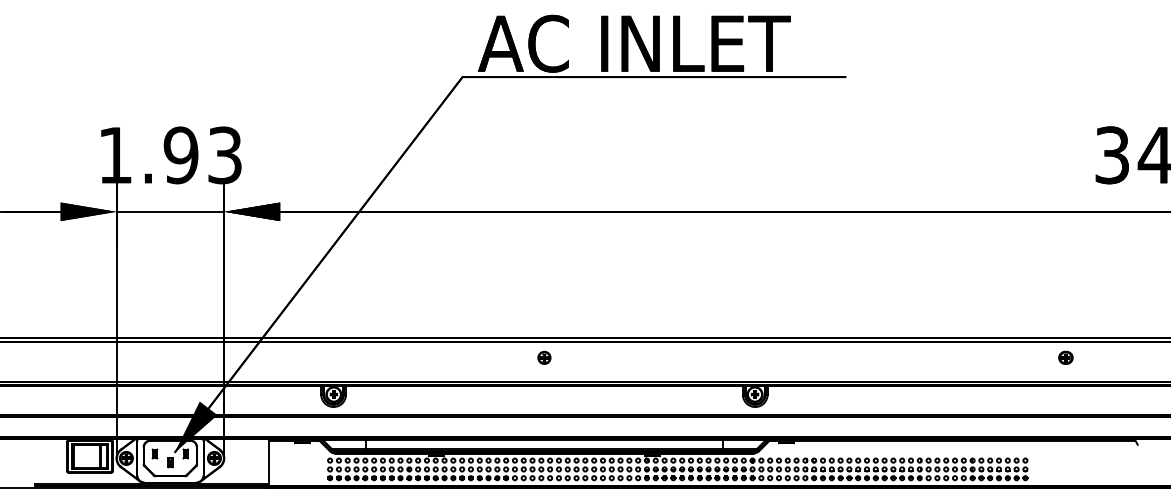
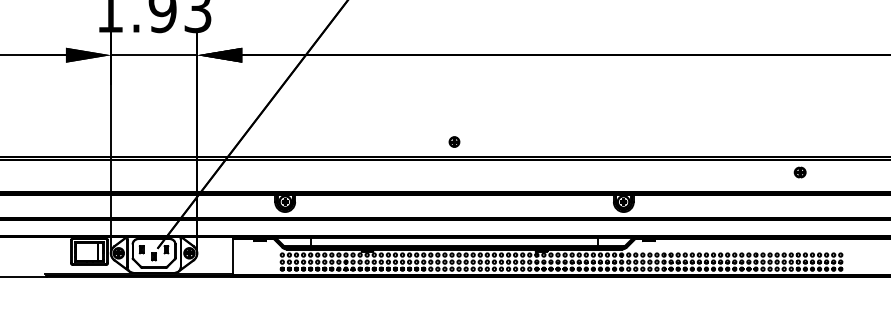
part: (544, 357) -> (454, 141), moved
part: (1065, 357) -> (799, 172), moved
fill: (195, 426) -> (174, 227), removed

